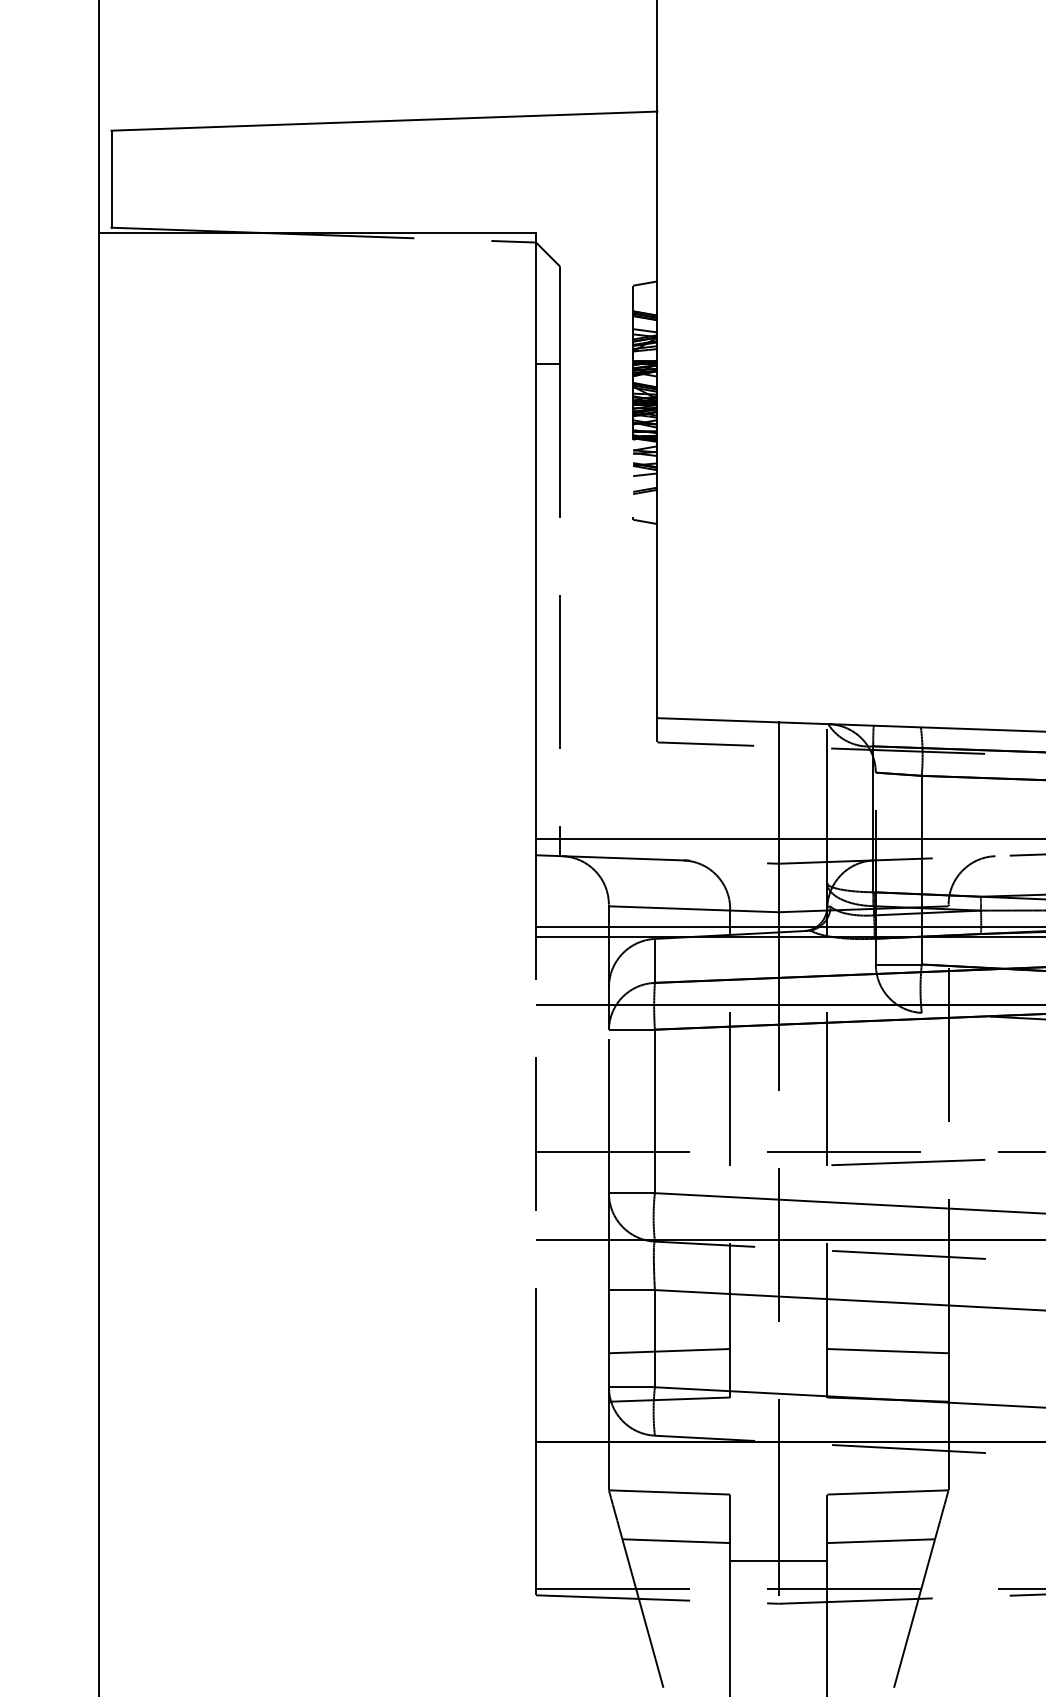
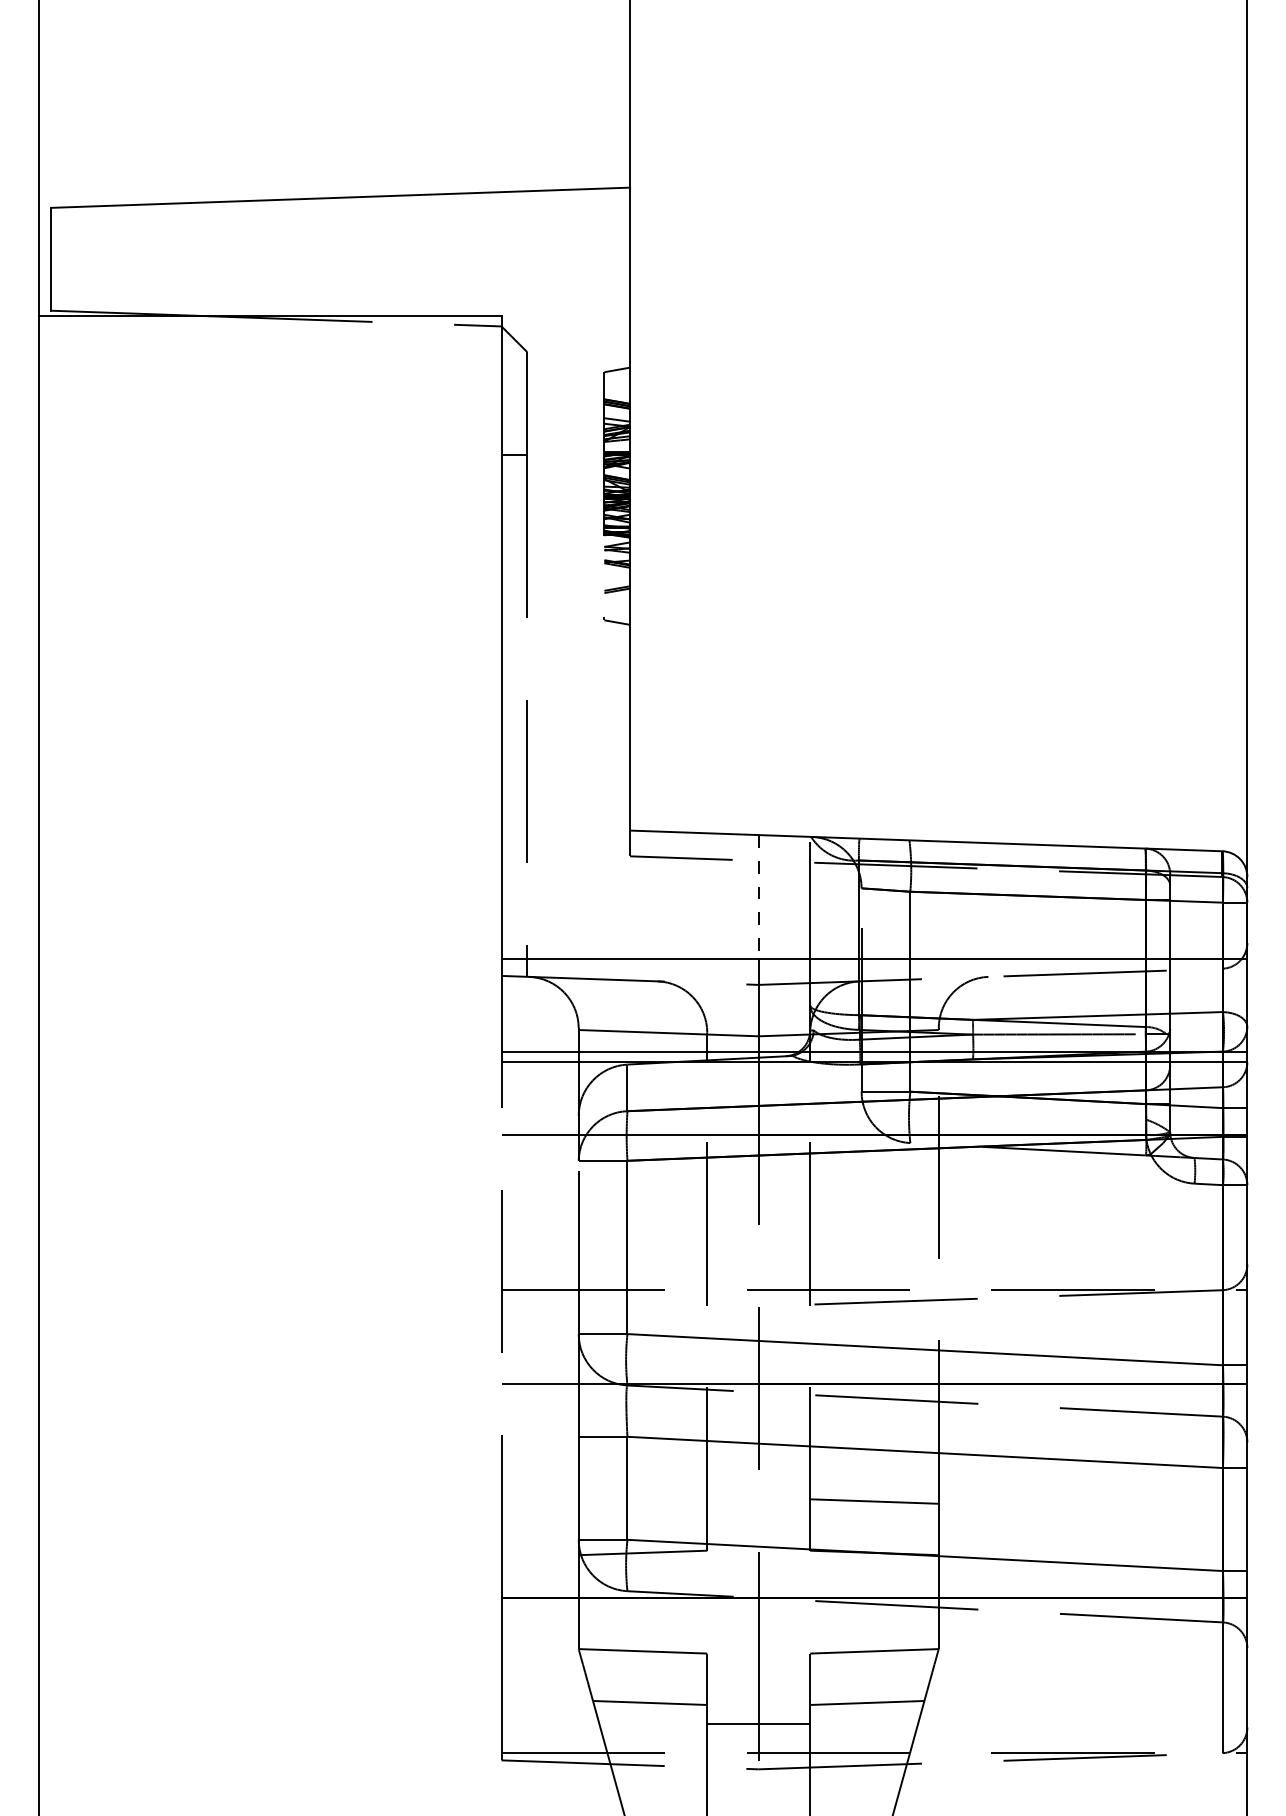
line: (645, 474) -> (617, 572), removed
line: (778, 781) -> (758, 897), solid -> dashed
line: (669, 1351) -> (642, 1501), removed

